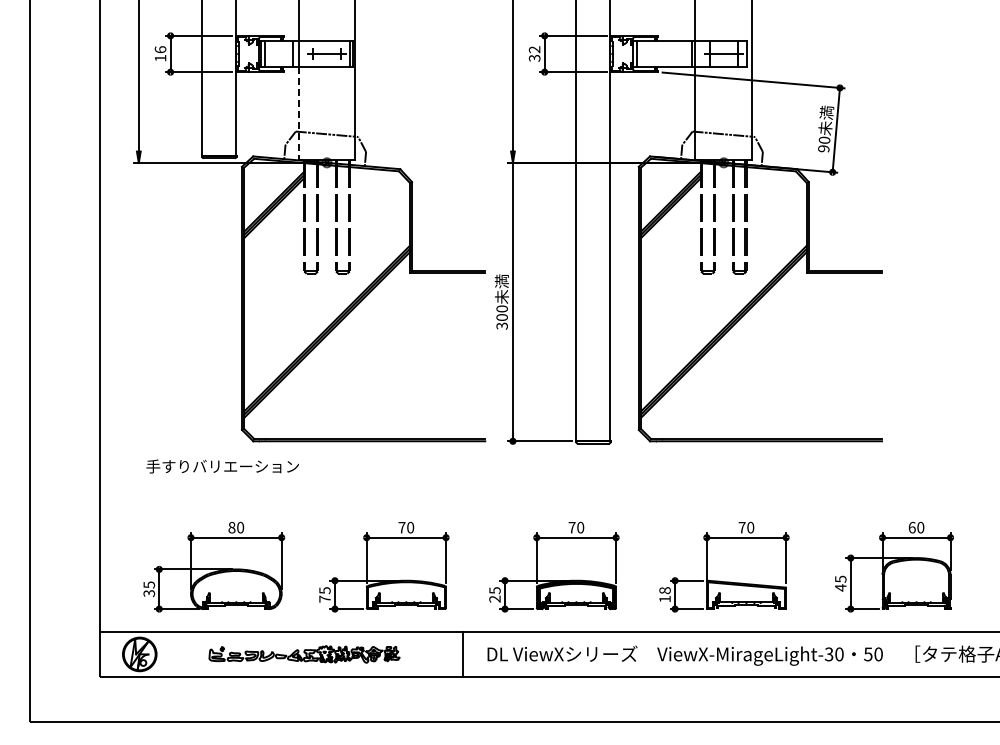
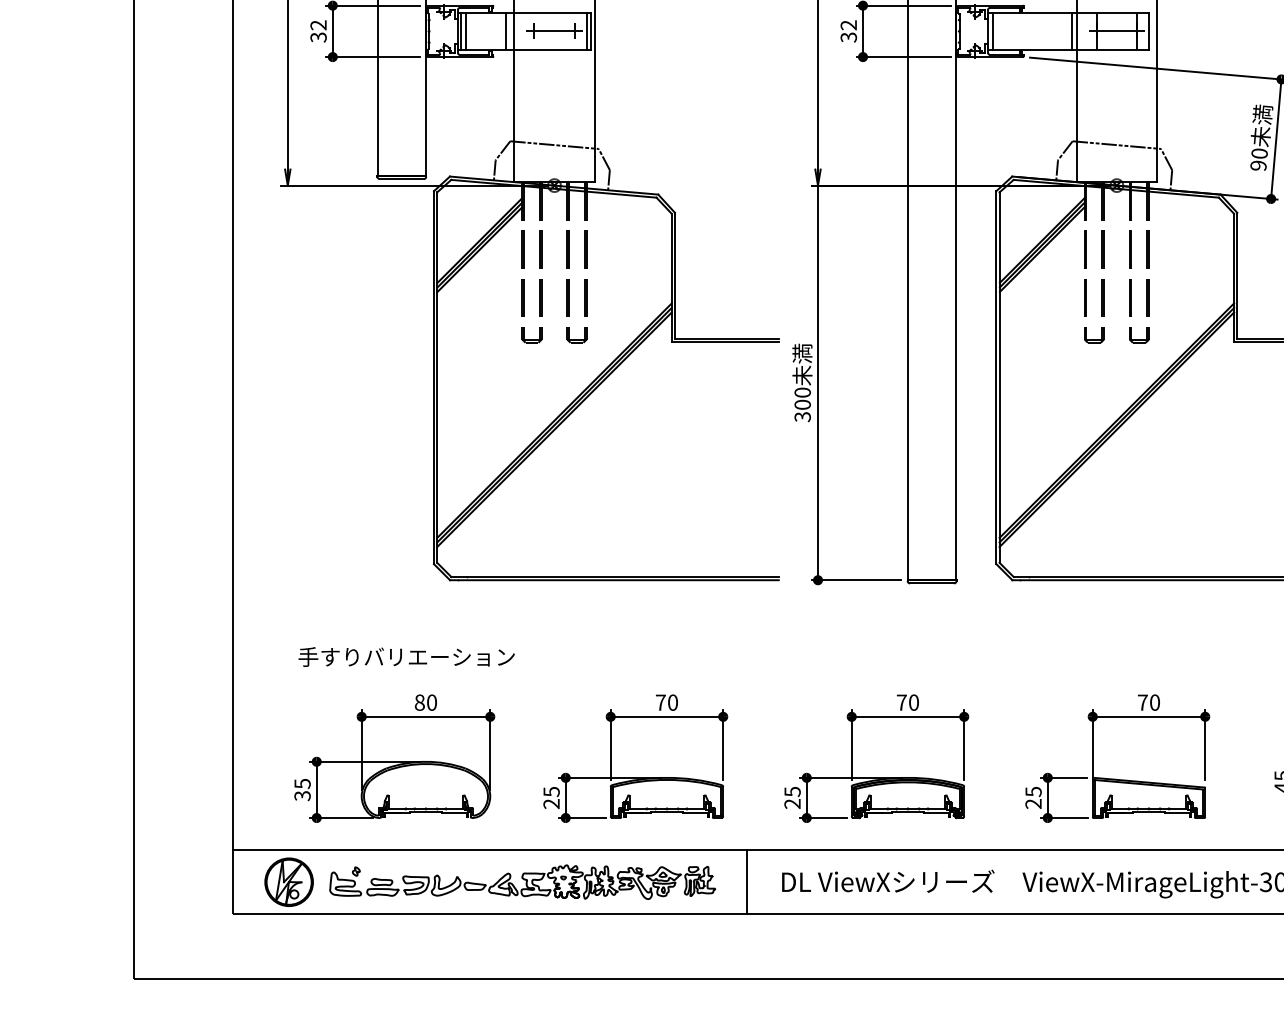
text: (160, 53) -> (318, 30), 16 -> 32
line: (298, 113) -> (514, 115), dashed -> solid
text: (222, 466) -> (406, 657), moved
text: (664, 594) -> (1032, 797), 18 -> 25
text: (324, 598) -> (550, 803), 75 -> 25
part: (304, 654) -> (522, 882), size x1.43

